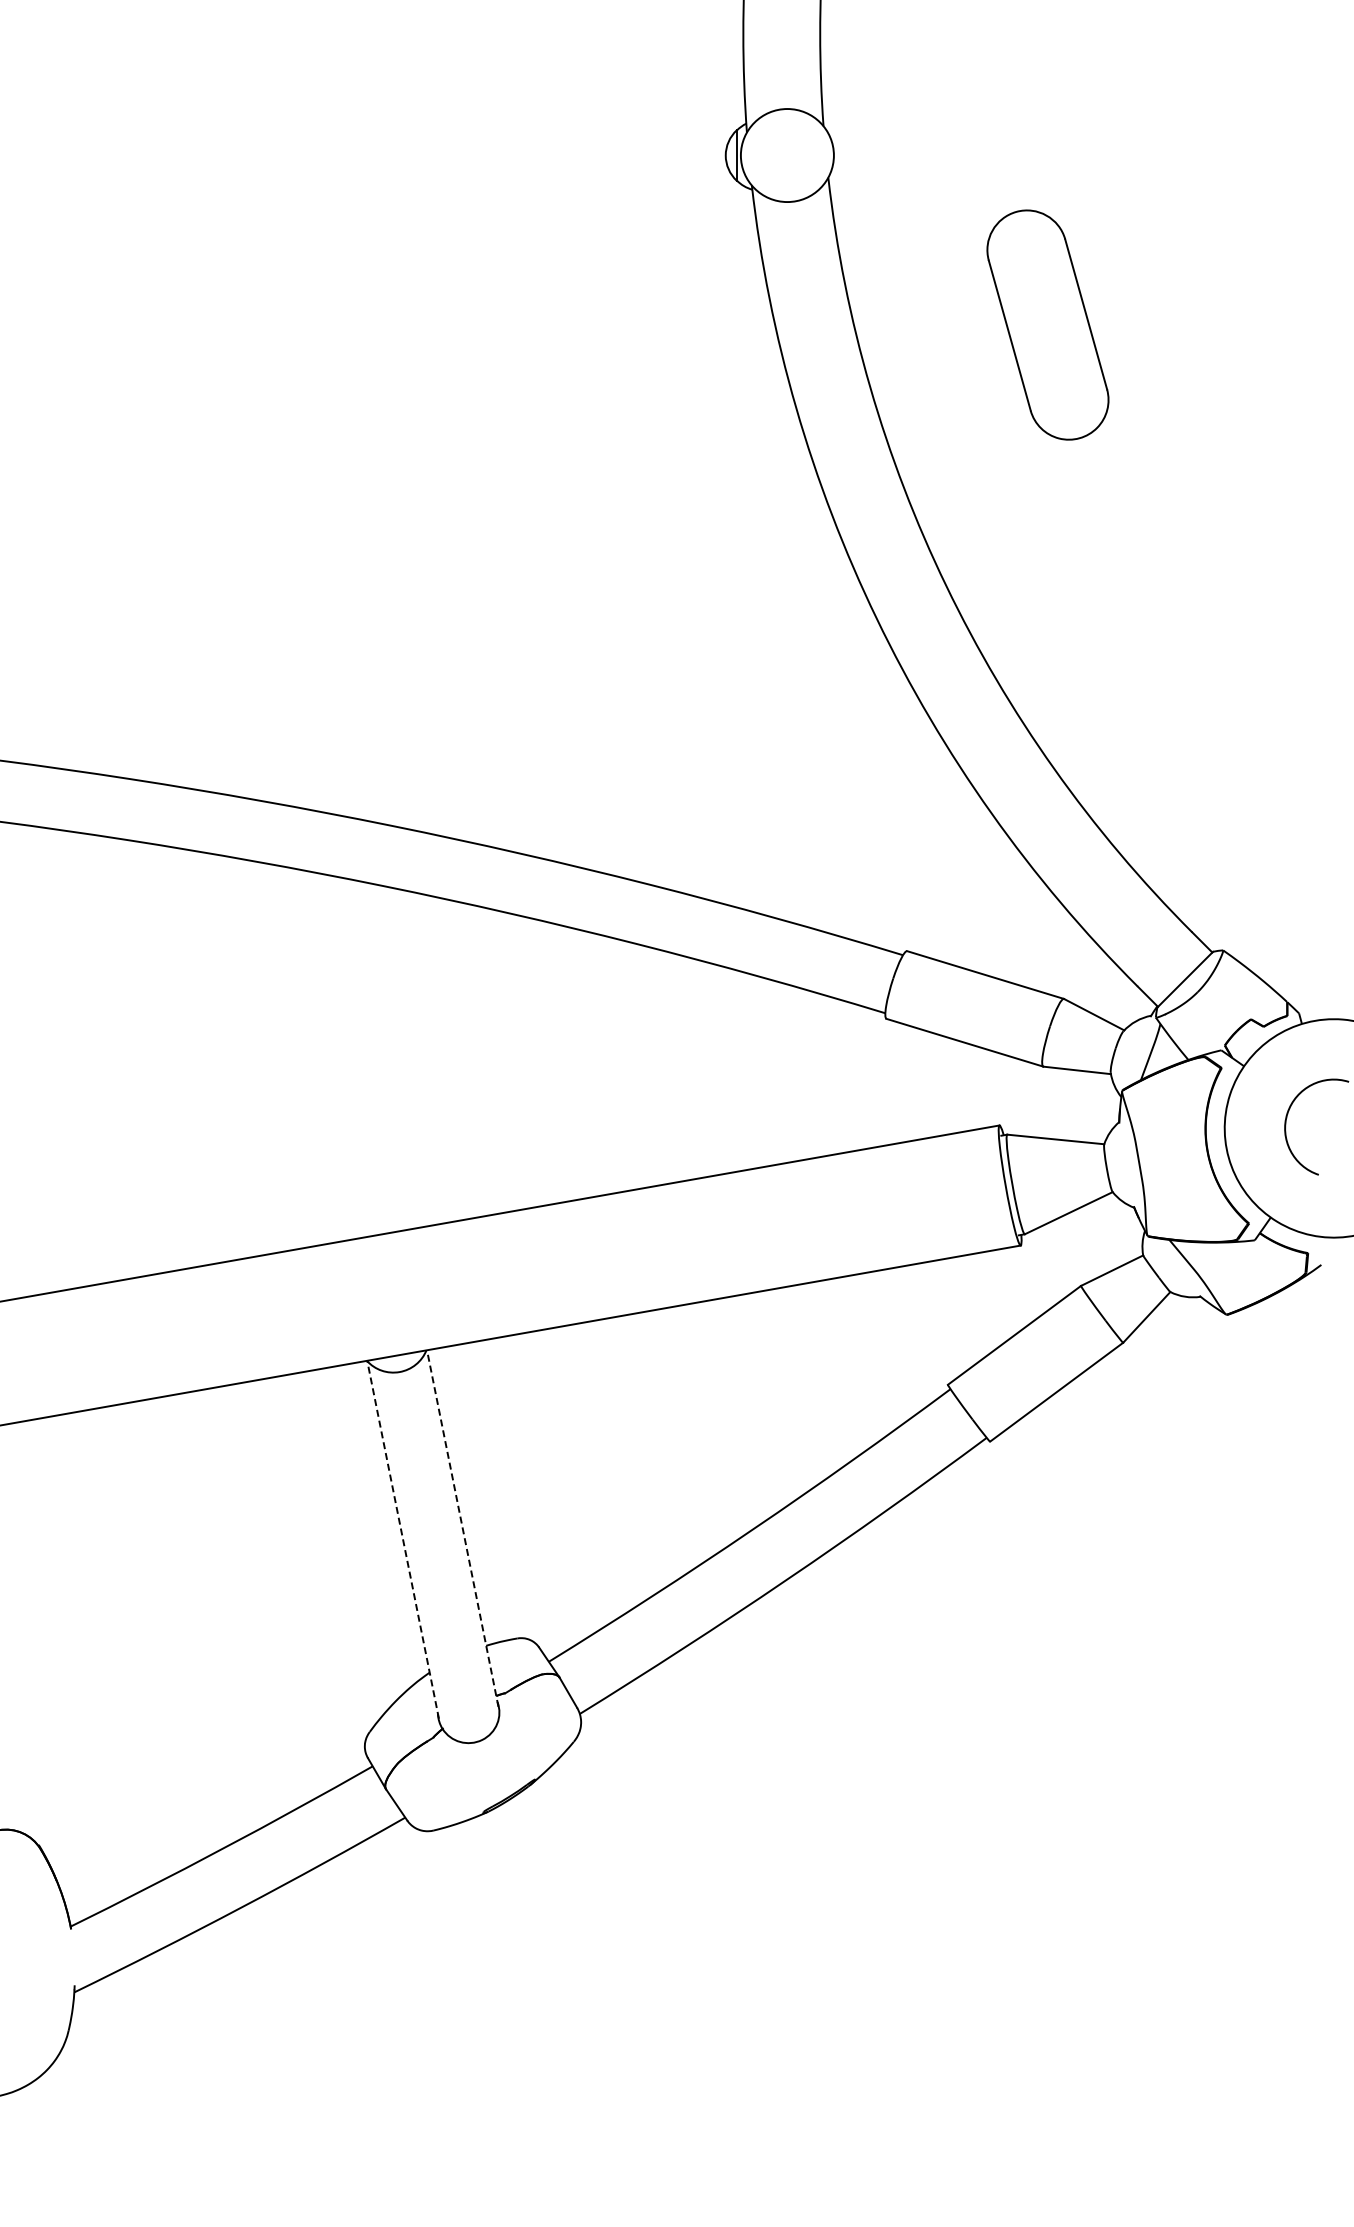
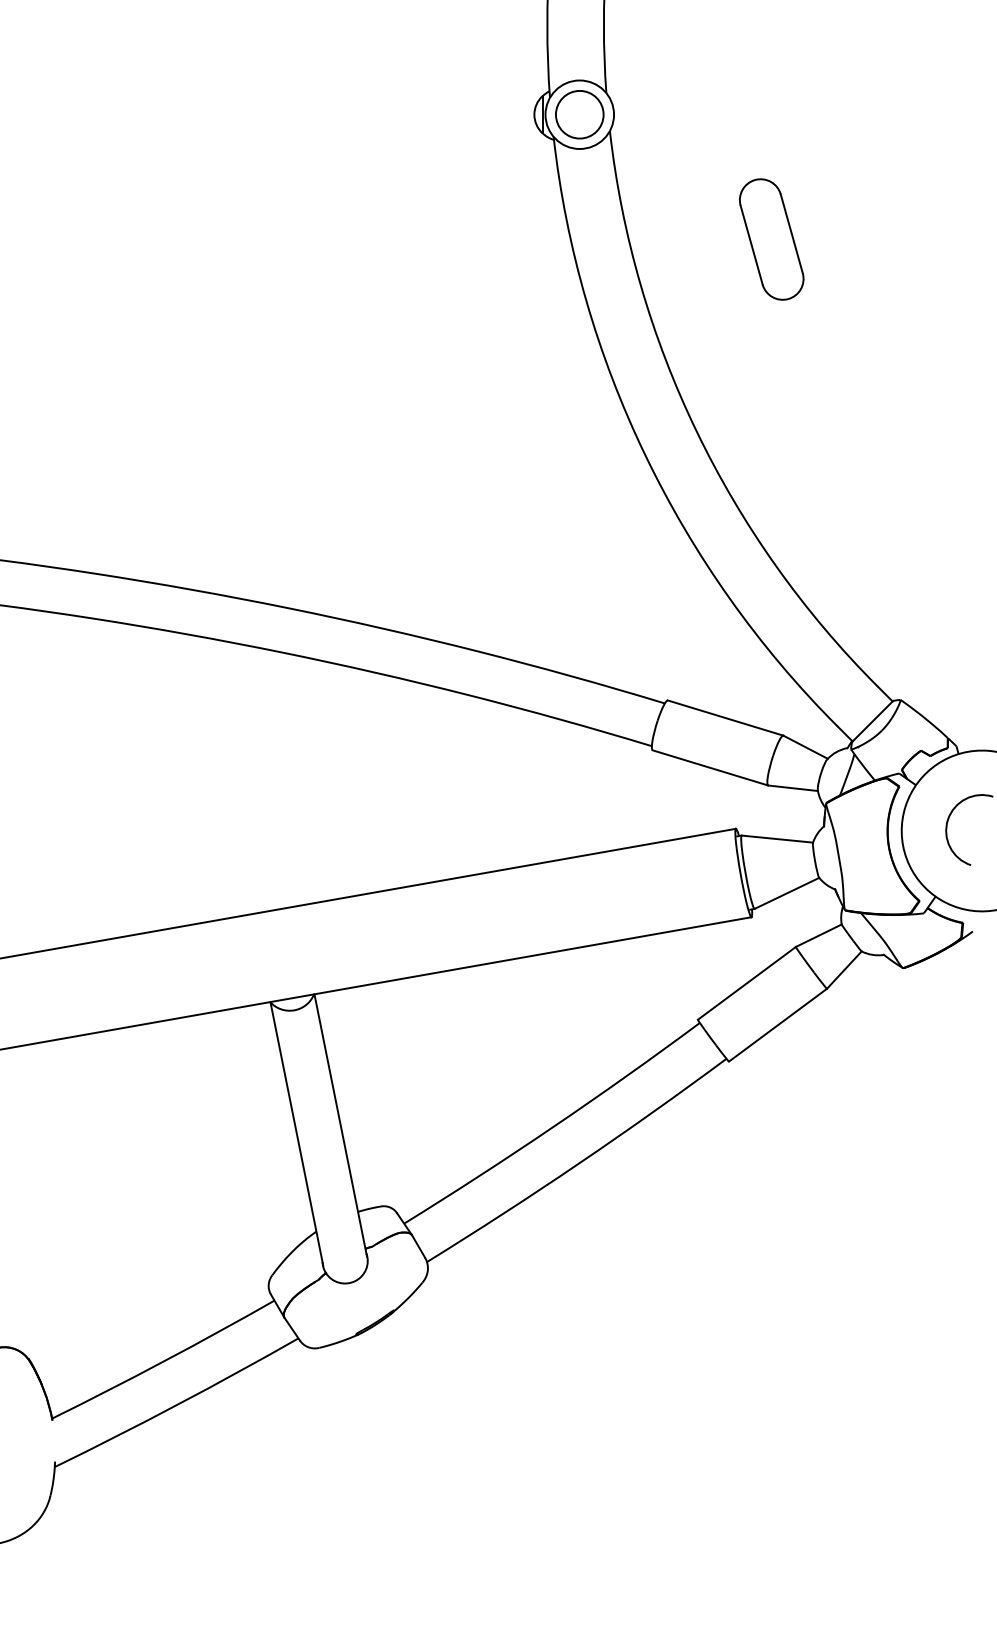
circle: (787, 155) -> (579, 114), added
part: (1048, 324) -> (771, 239), size x0.71
line: (462, 1528) -> (340, 1125), dashed -> solid
line: (403, 1539) -> (297, 1133), dashed -> solid

